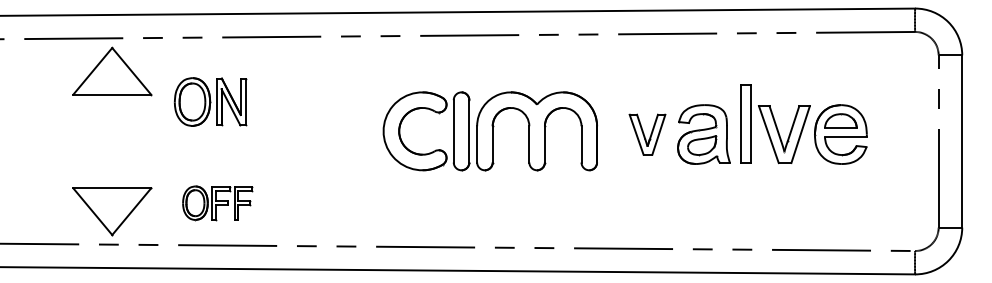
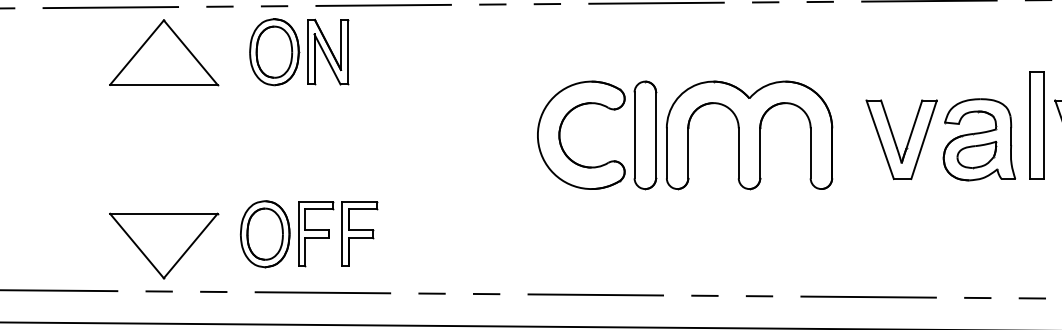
part: (210, 101) -> (299, 51), moved
part: (647, 134) -> (901, 139), size x1.43
part: (217, 203) -> (308, 234), size x1.43

